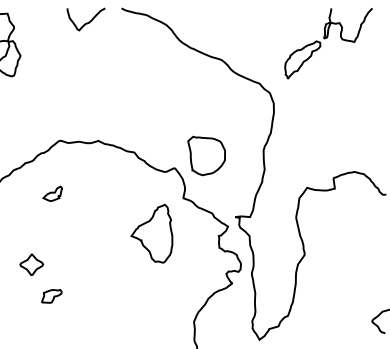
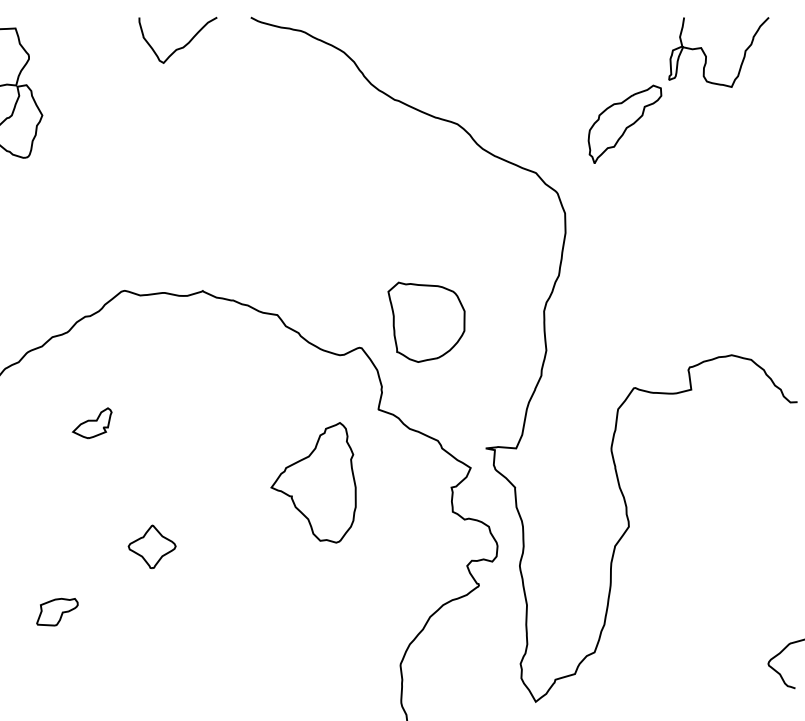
part: (52, 193) -> (91, 422), moved
part: (31, 264) -> (151, 546), moved
part: (51, 296) -> (56, 612), moved

